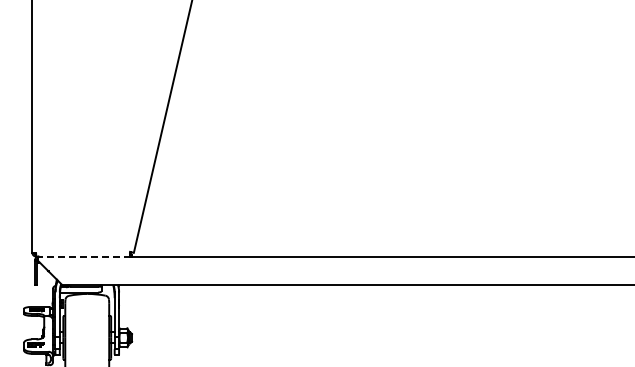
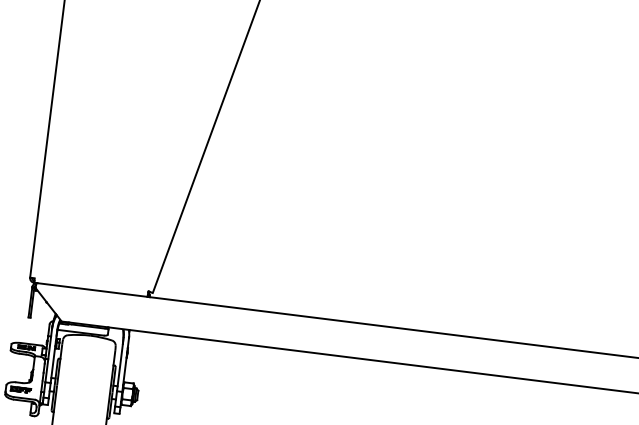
line: (83, 256) -> (91, 289), dashed -> solid

